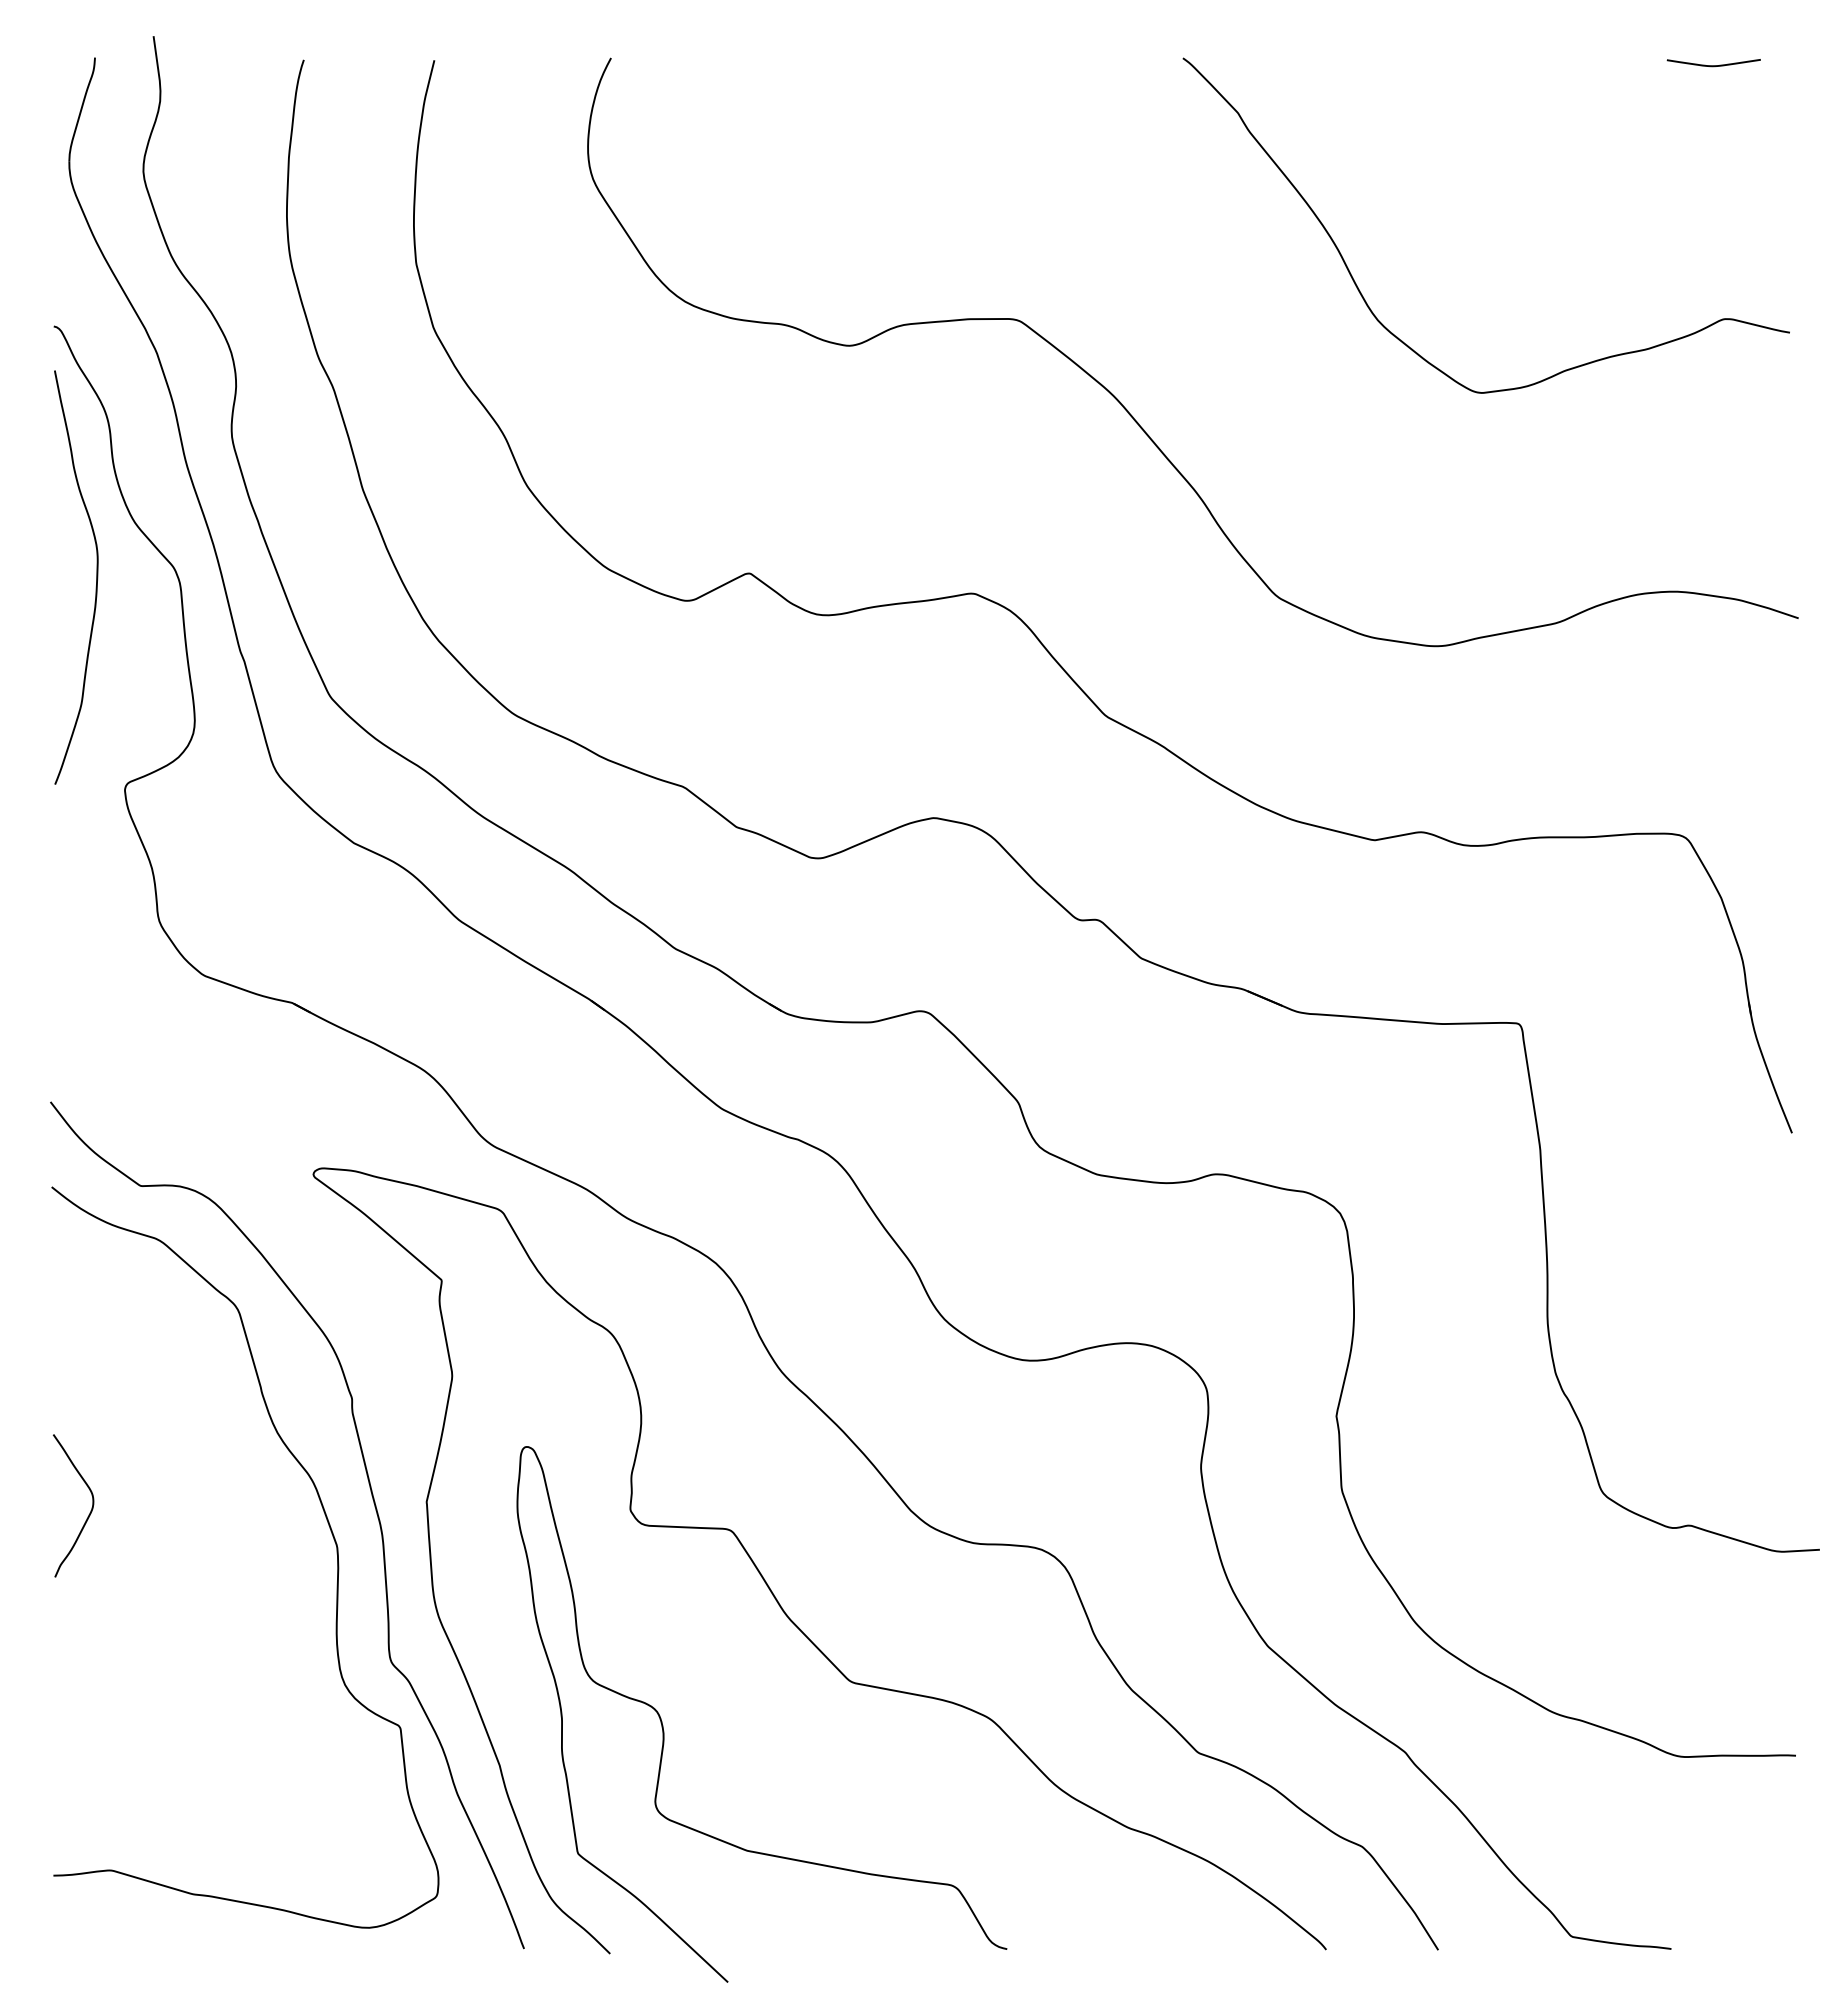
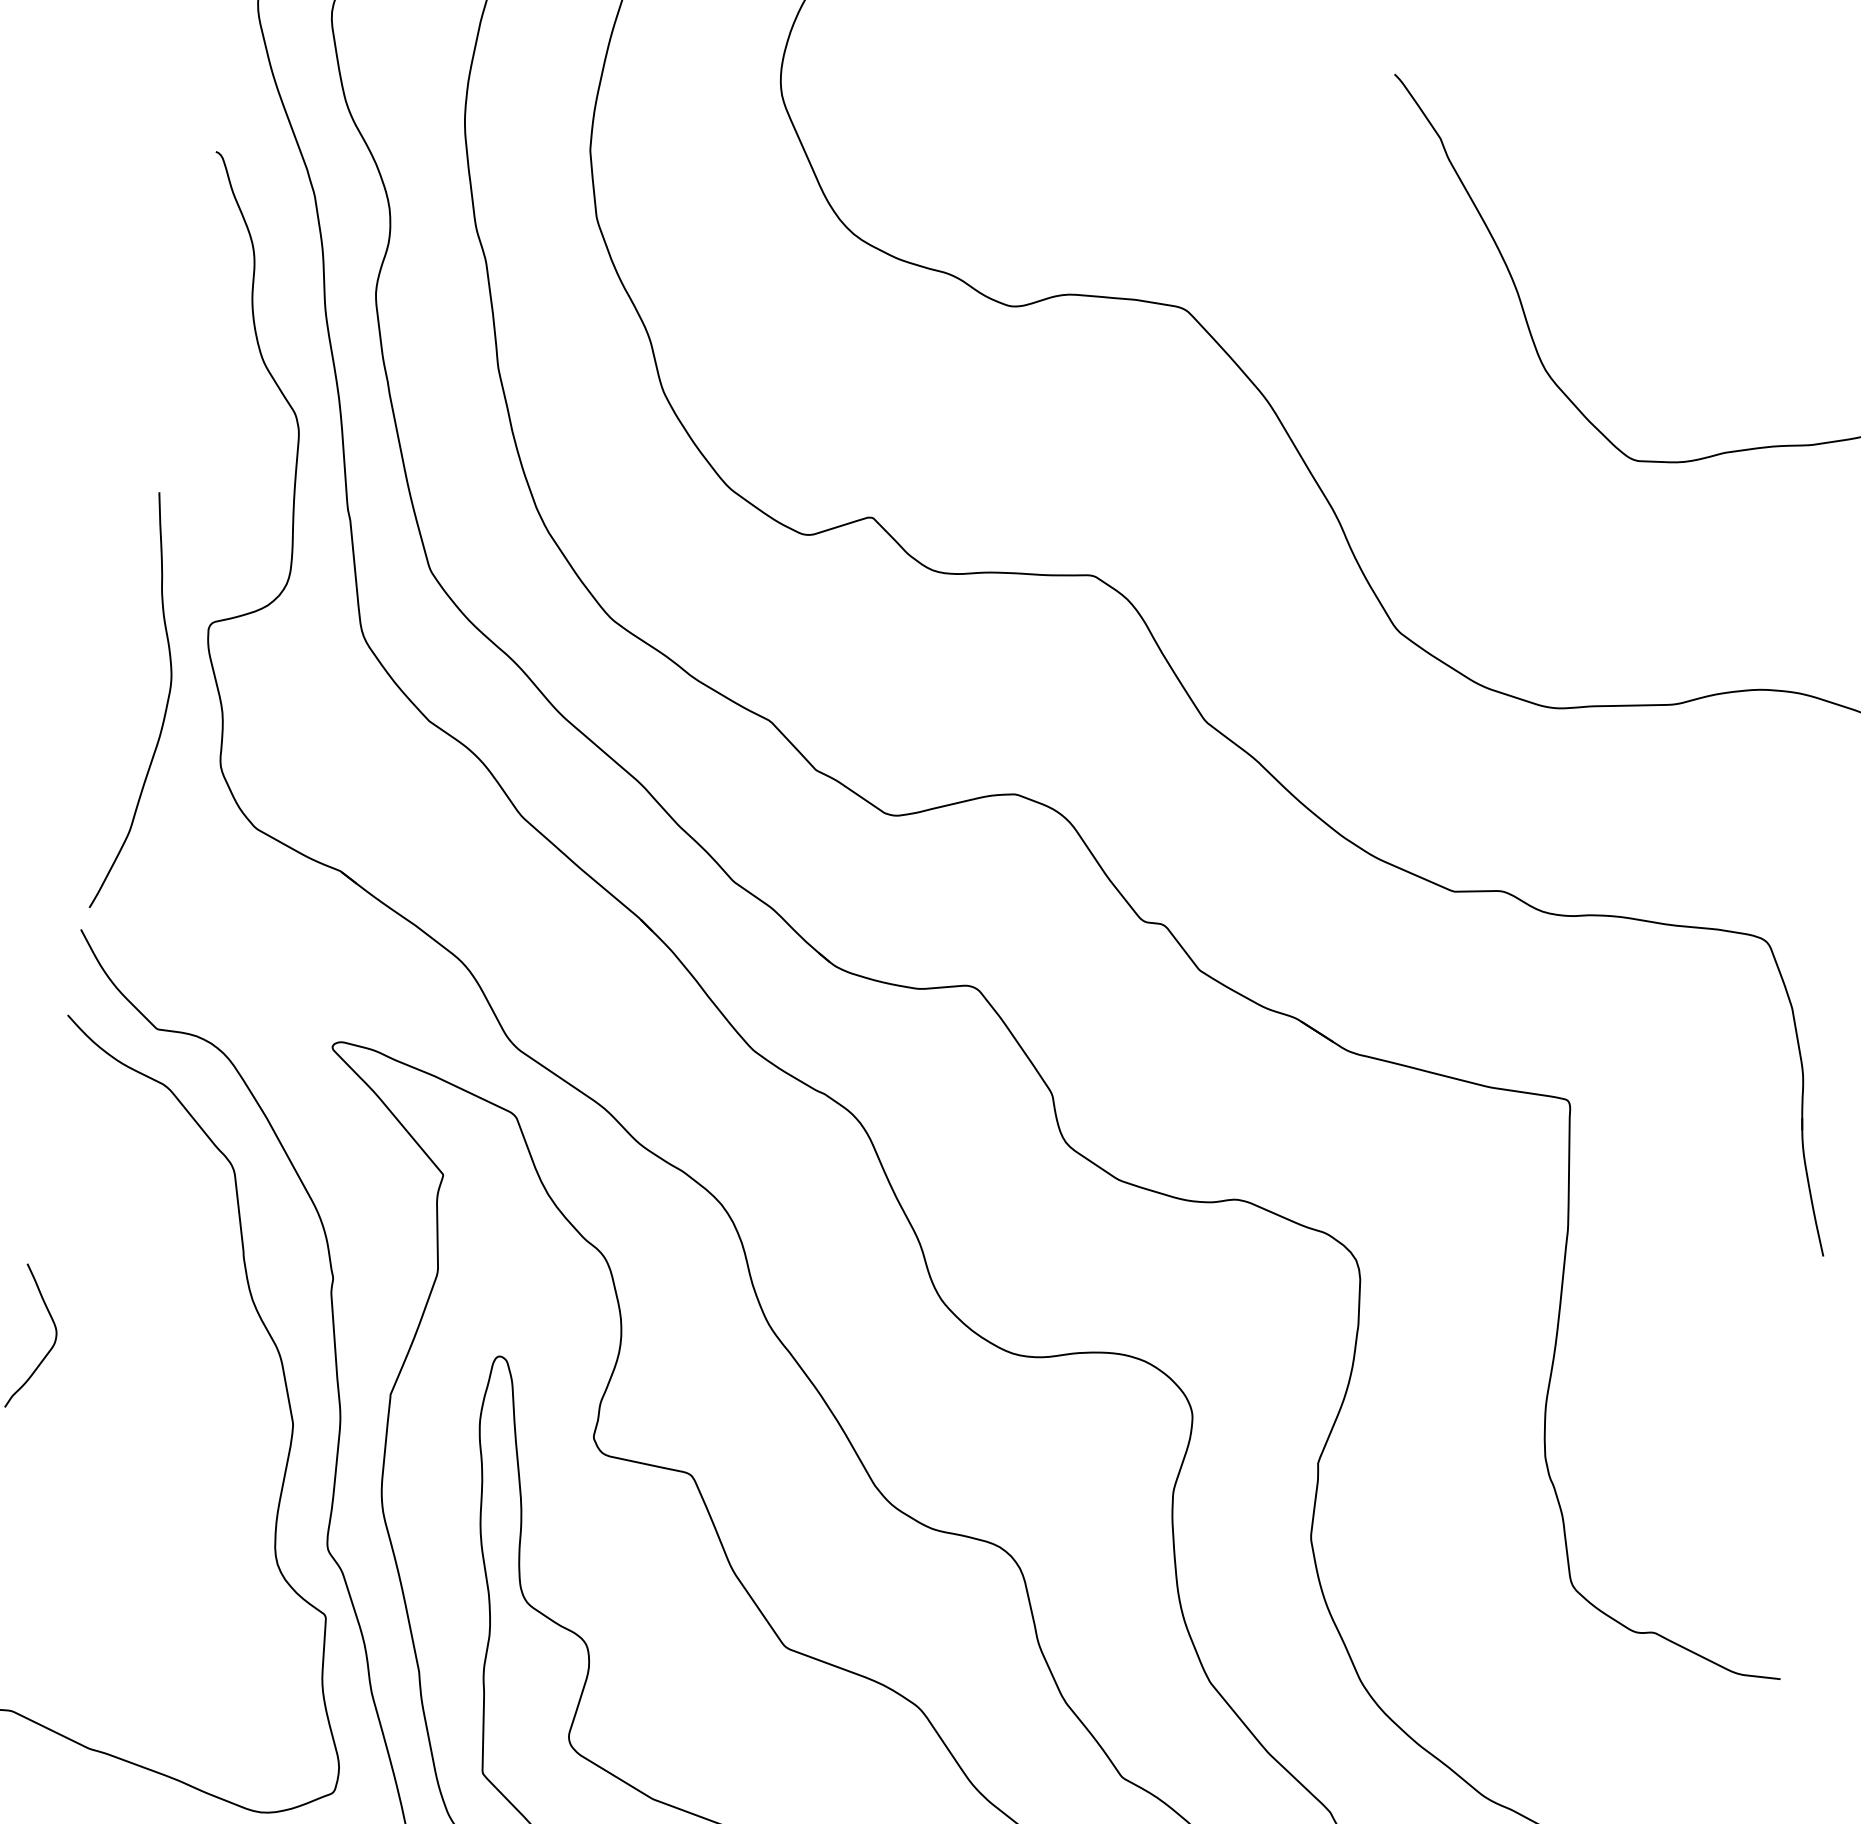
curve: (96, 577) -> (166, 707), moved

